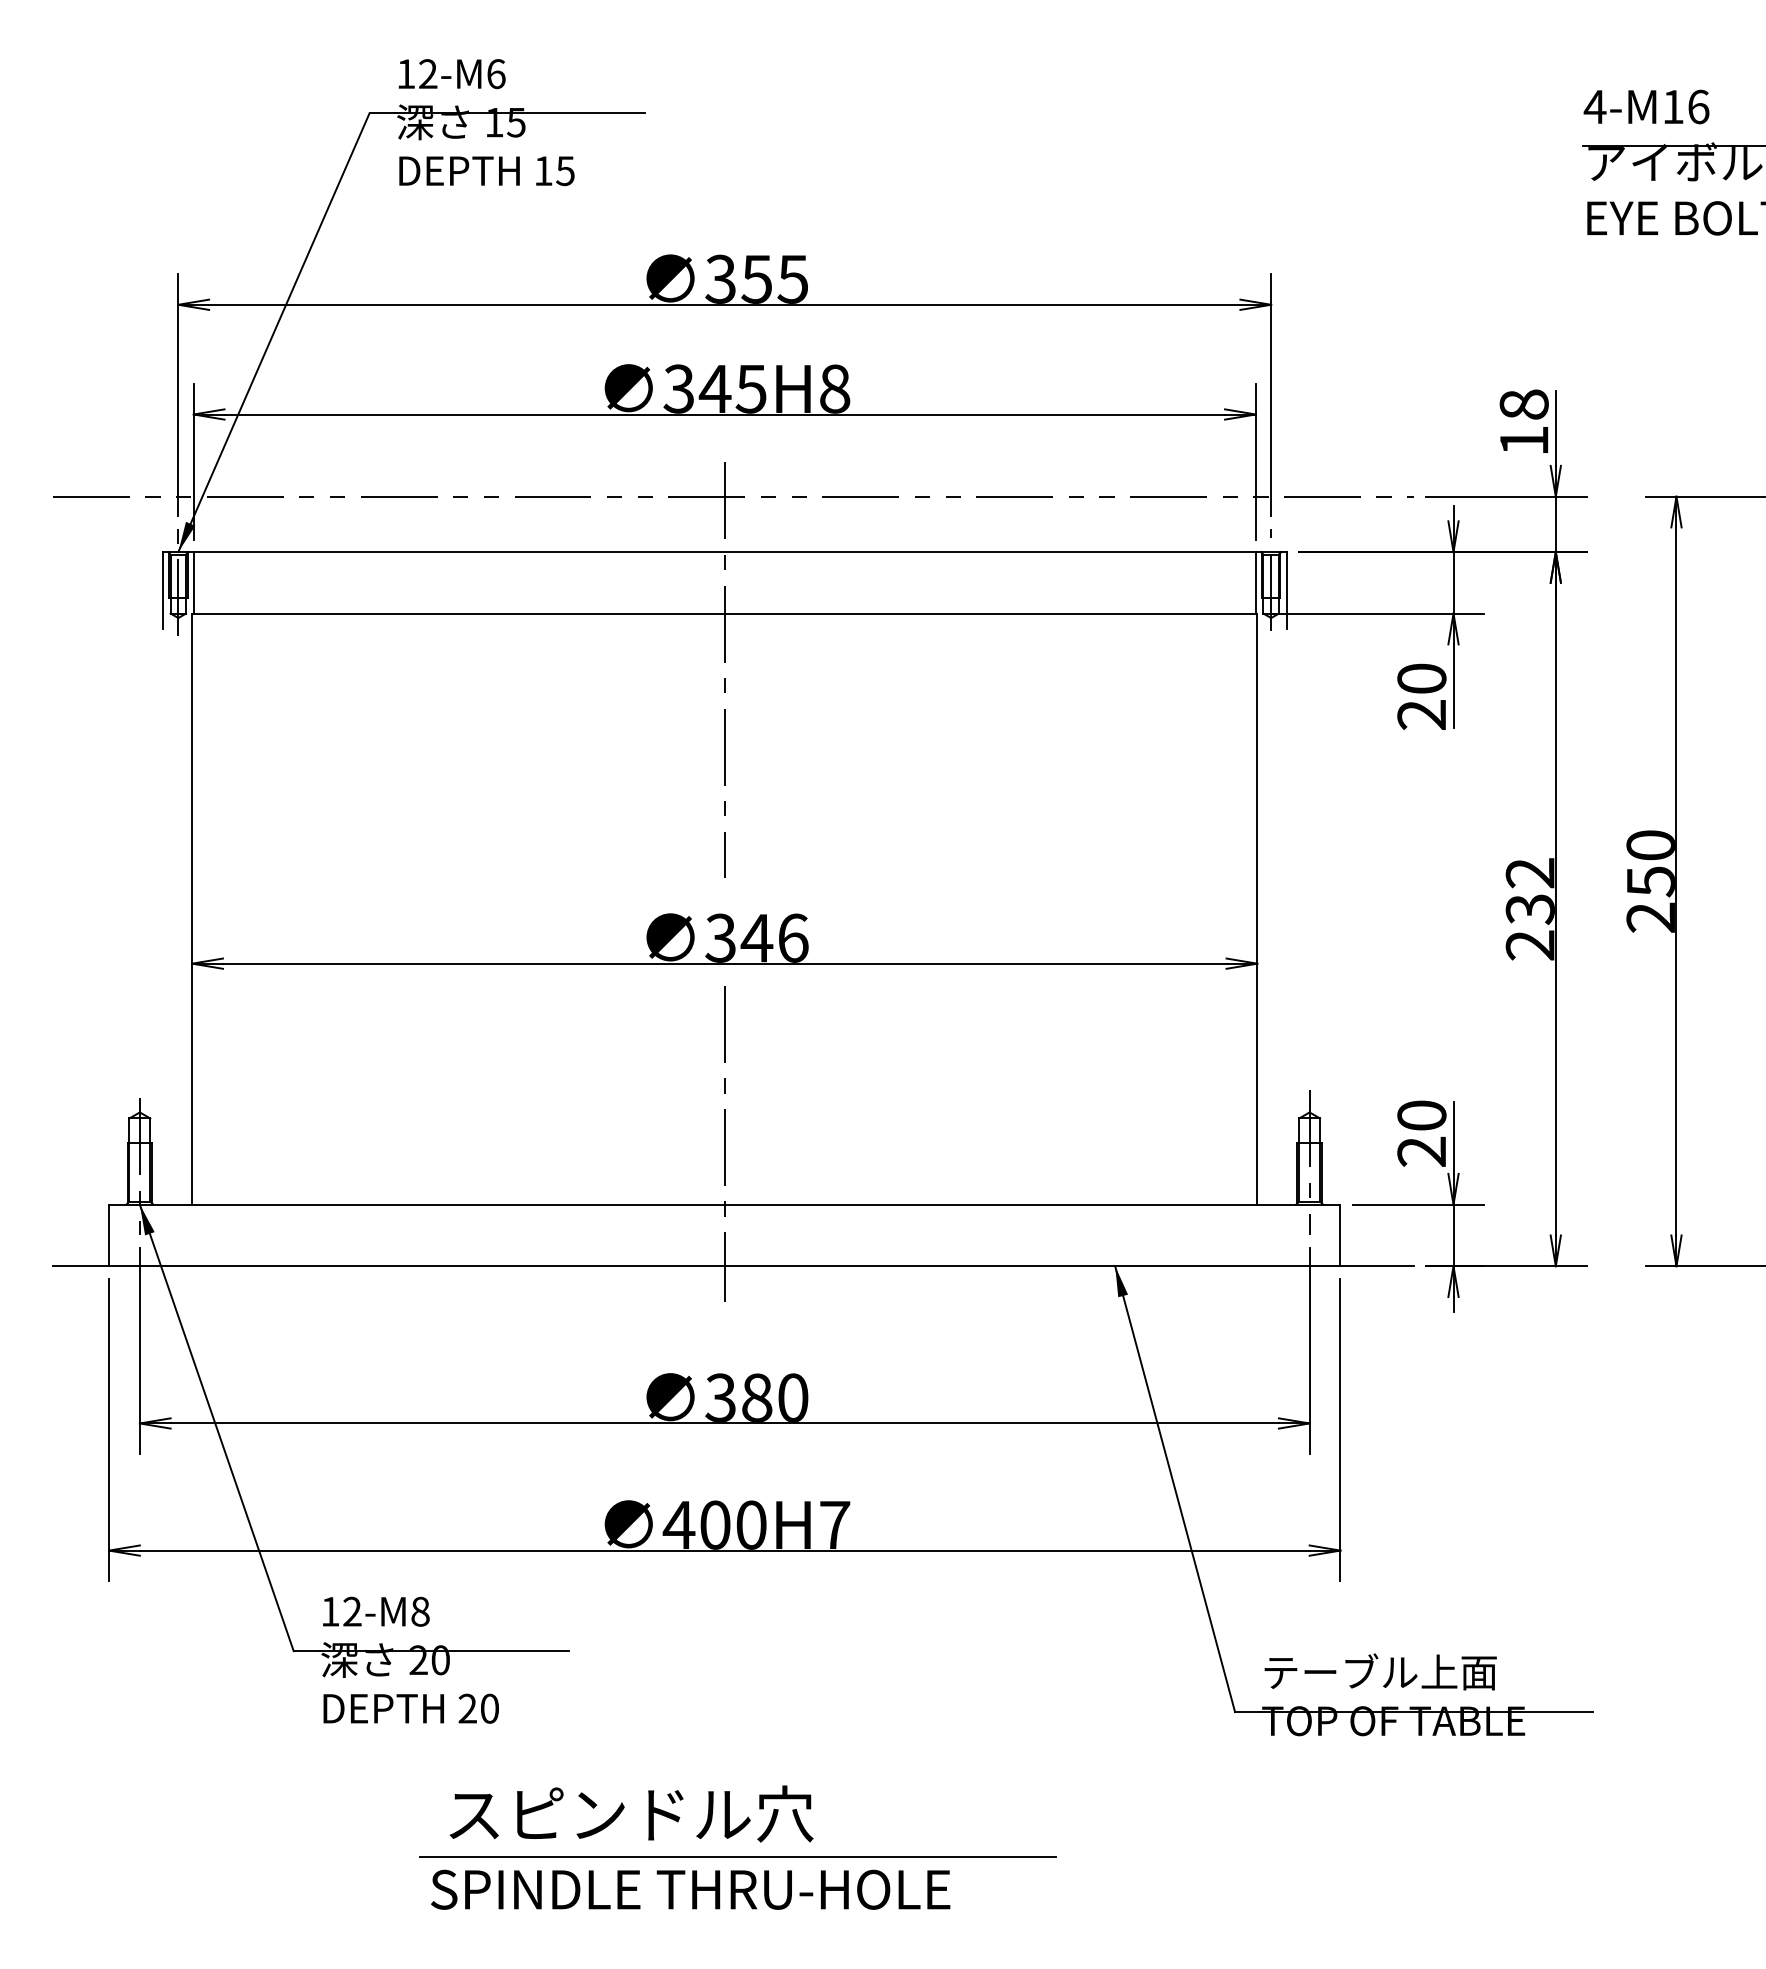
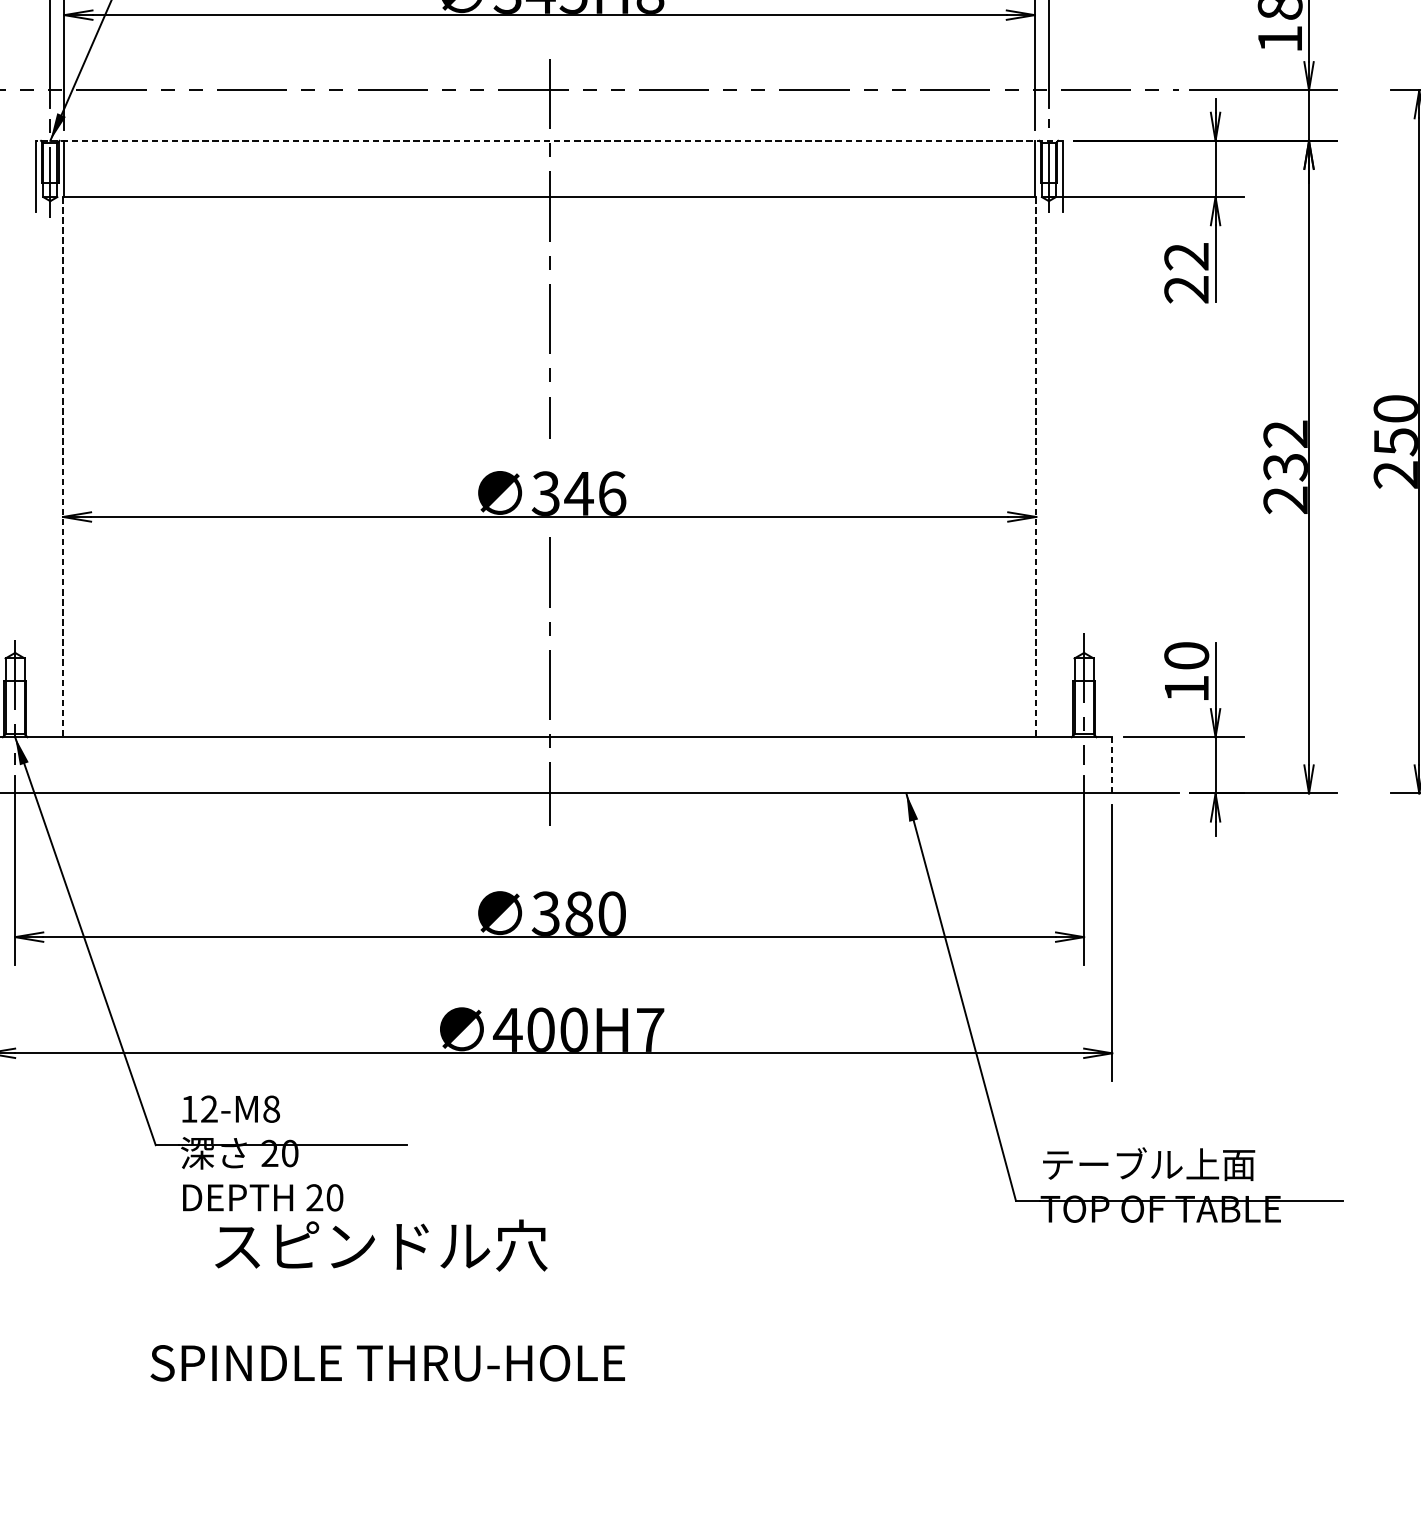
line: (724, 552) -> (549, 141), solid -> dashed
text: (1421, 678) -> (1186, 256), 20 -> 22
line: (192, 909) -> (63, 467), solid -> dashed
line: (1257, 909) -> (1036, 467), solid -> dashed
text: (1421, 1151) -> (1186, 688), 20 -> 10
line: (1340, 1235) -> (1112, 765), solid -> dashed
text: (631, 1813) -> (381, 1245), moved
line: (737, 1857) -> (561, 1333), removed
text: (690, 1889) -> (387, 1363), moved

